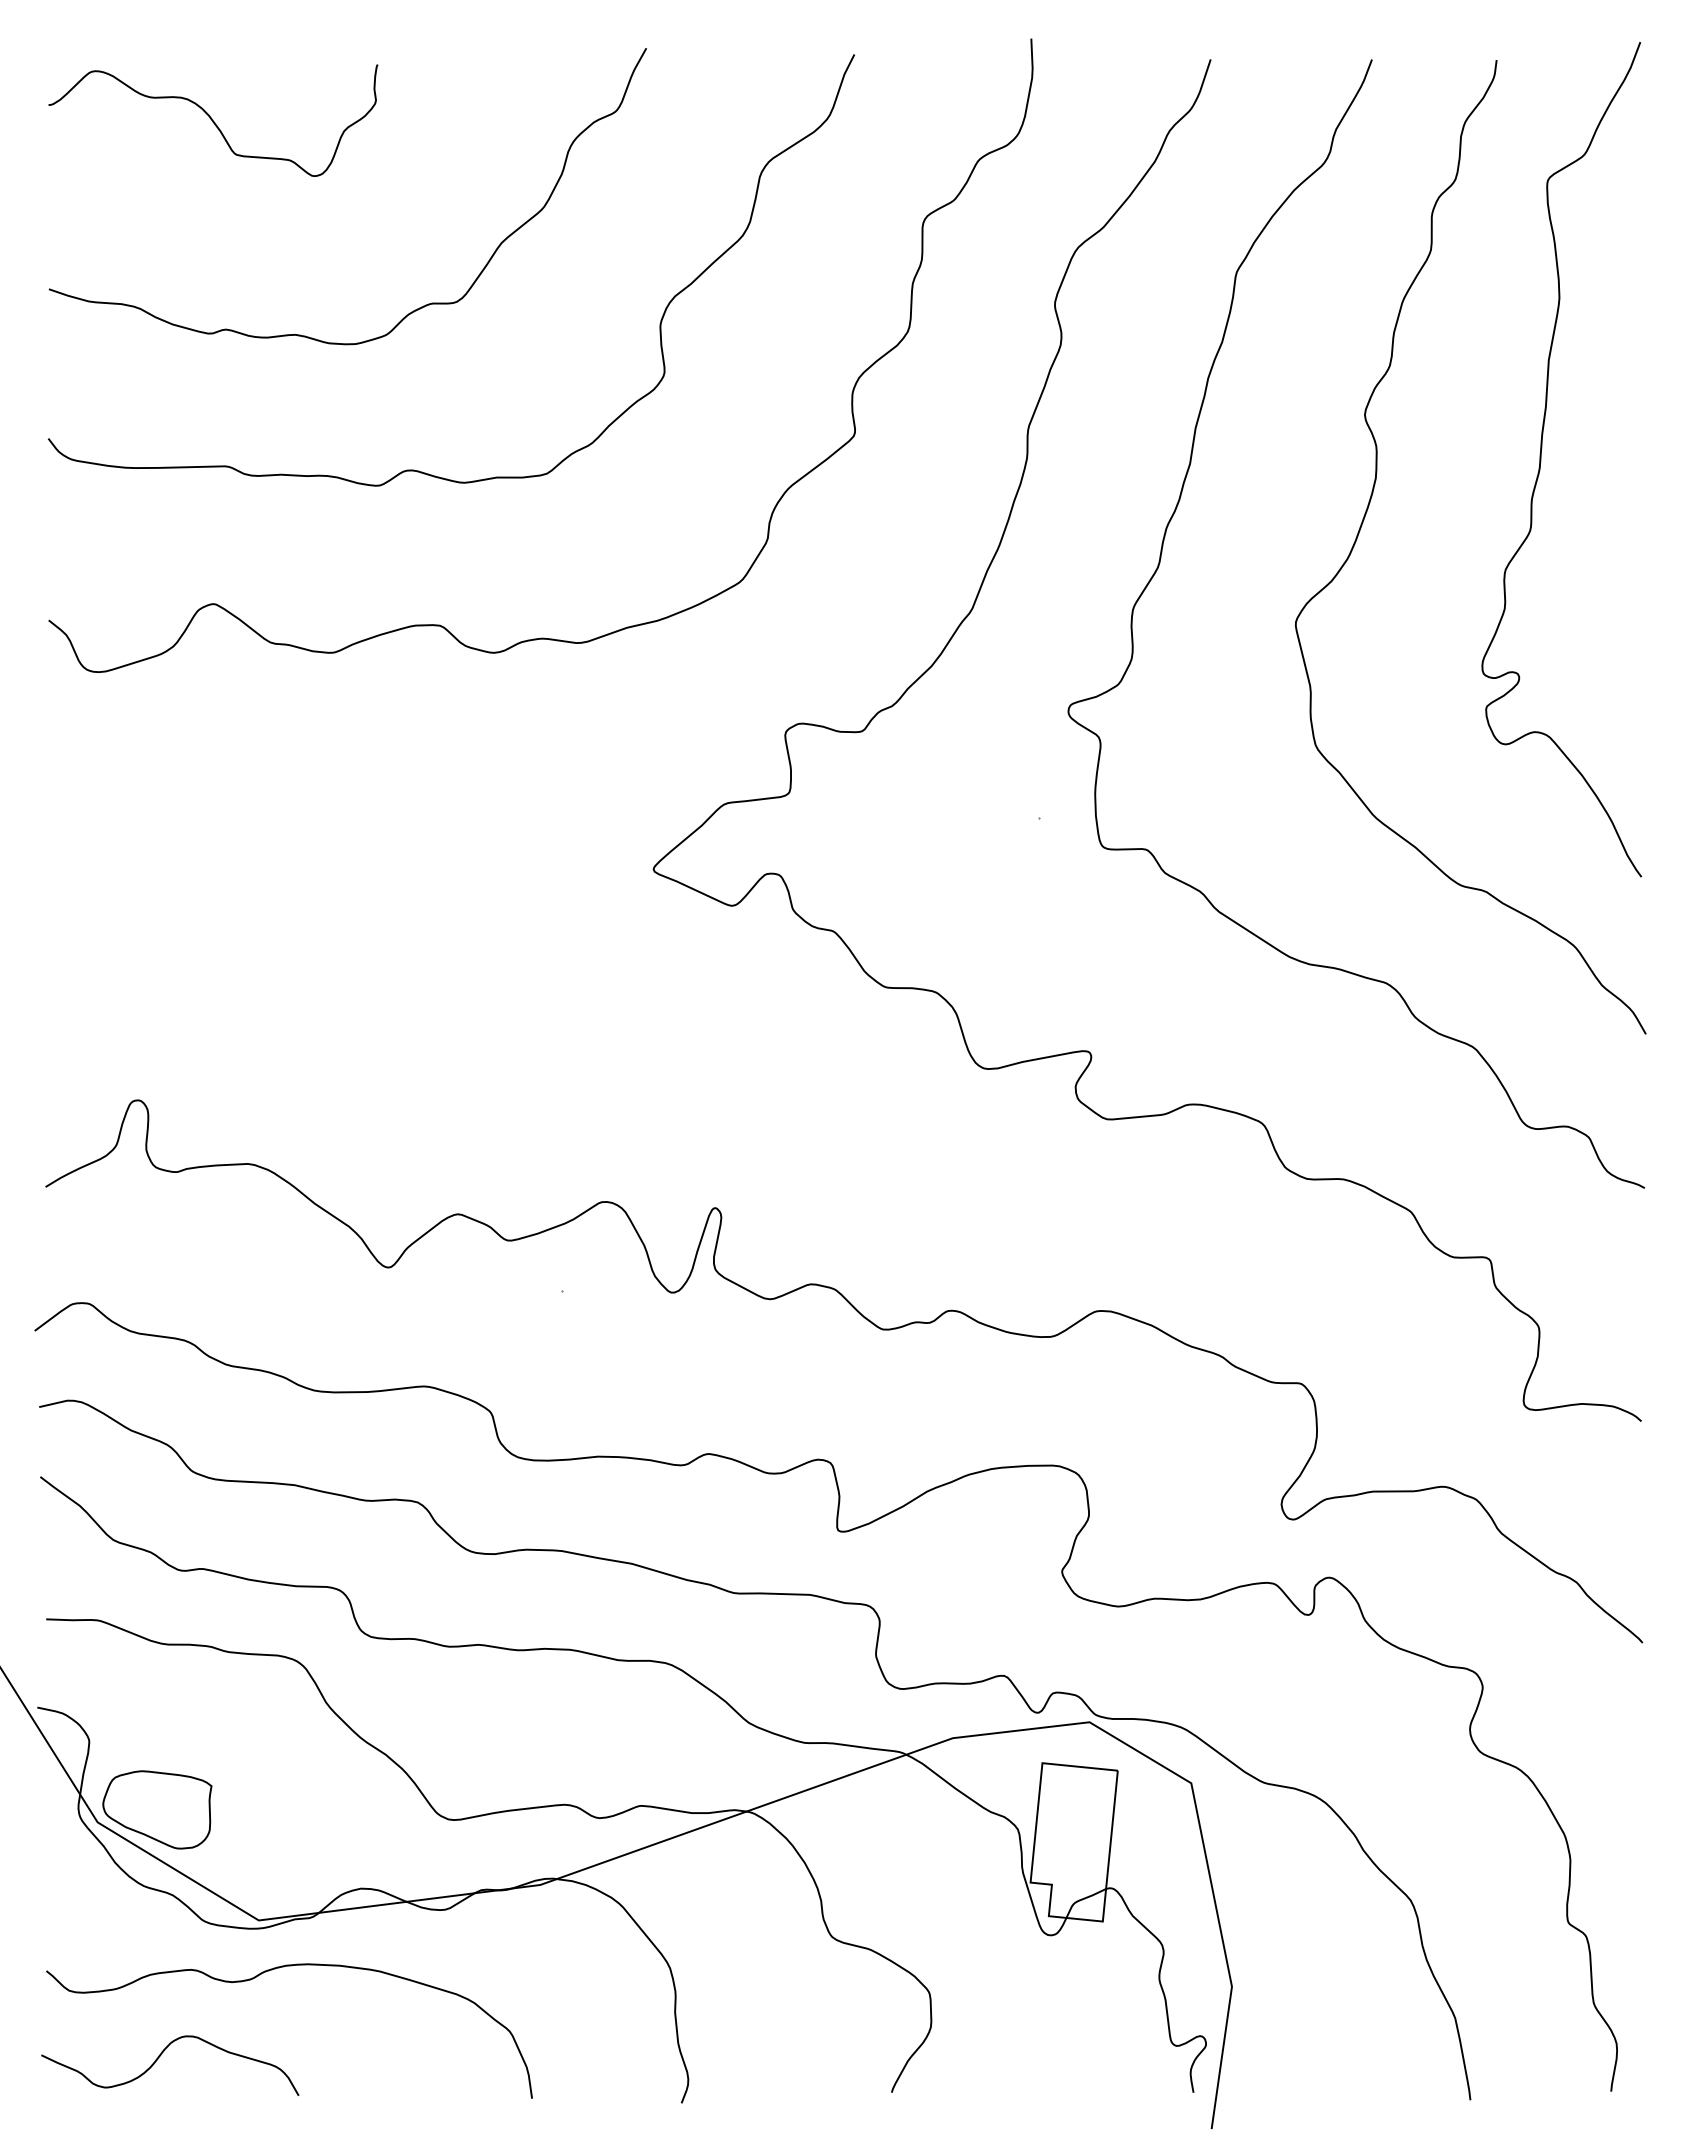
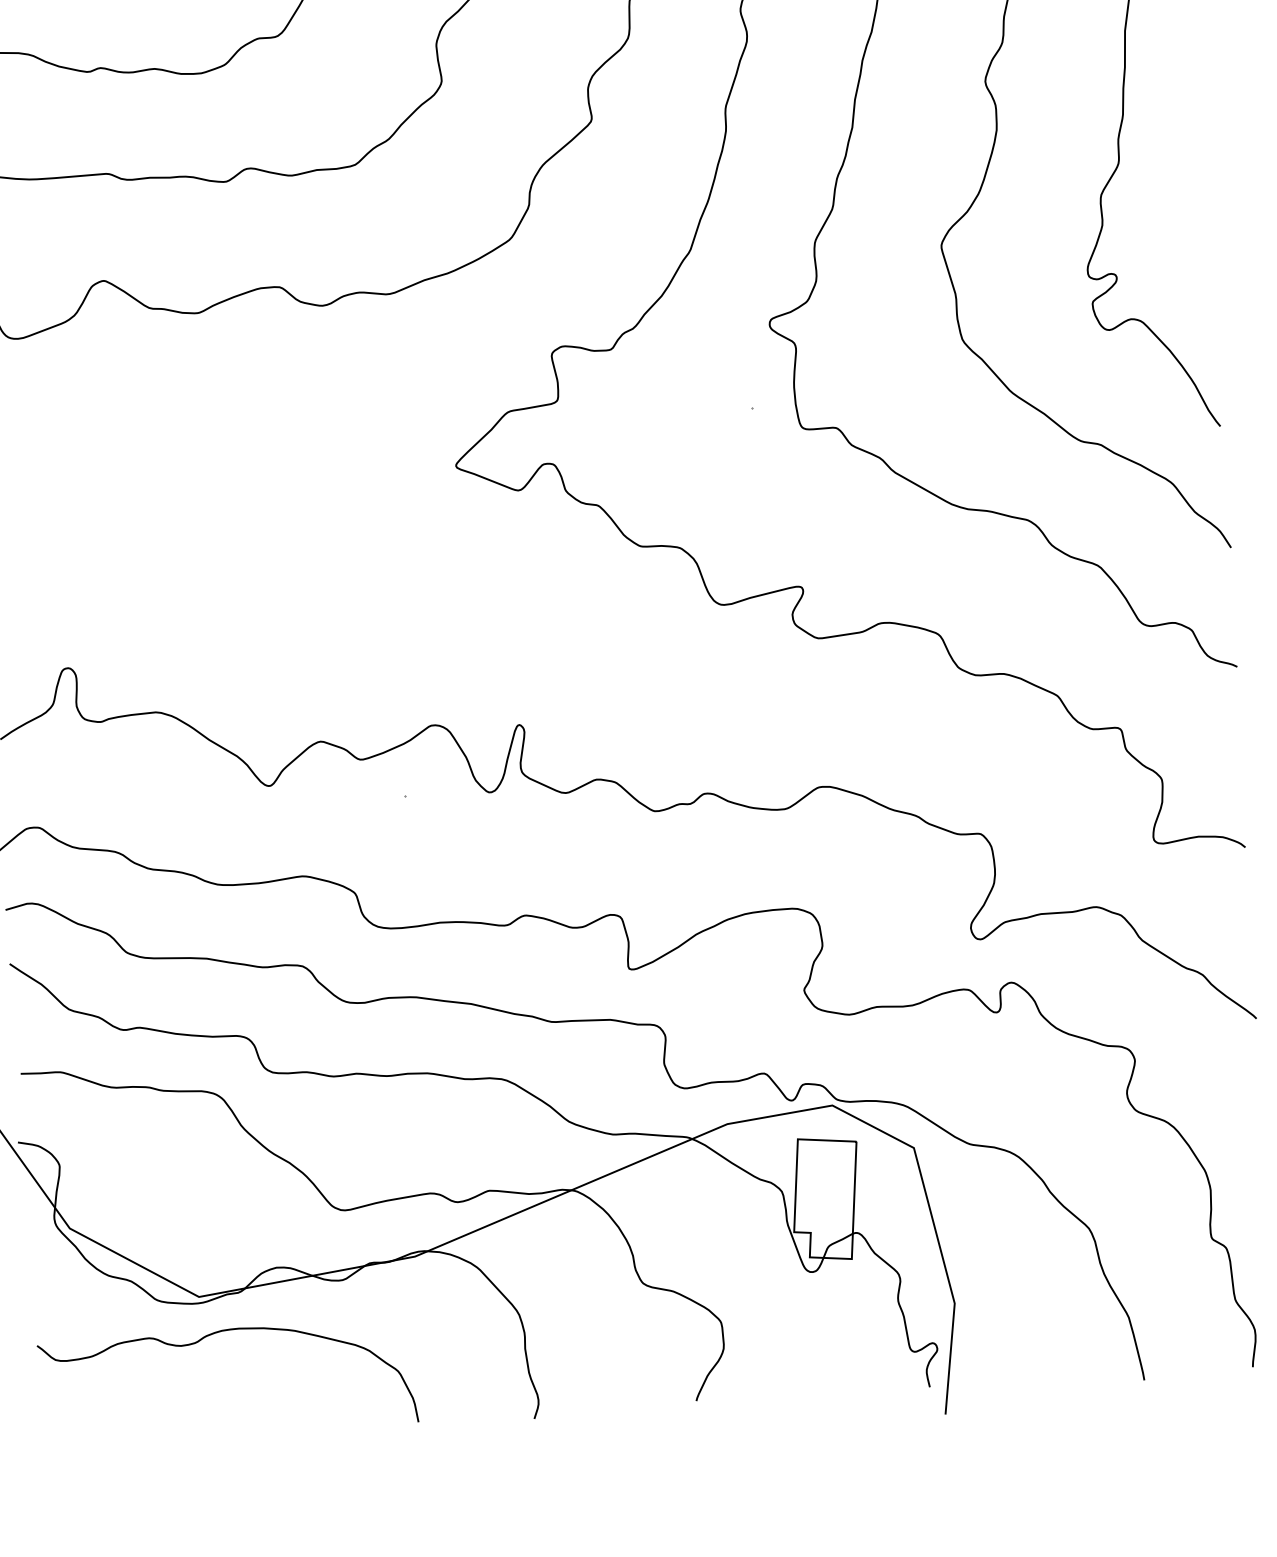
part: (157, 1809) -> (115, 1215), removed
curve: (158, 2059) -> (127, 1409), removed

